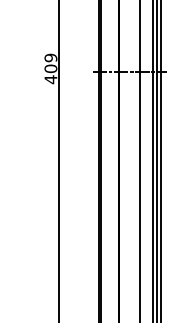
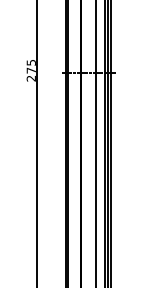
text: (49, 68) -> (30, 70), 409 -> 275

